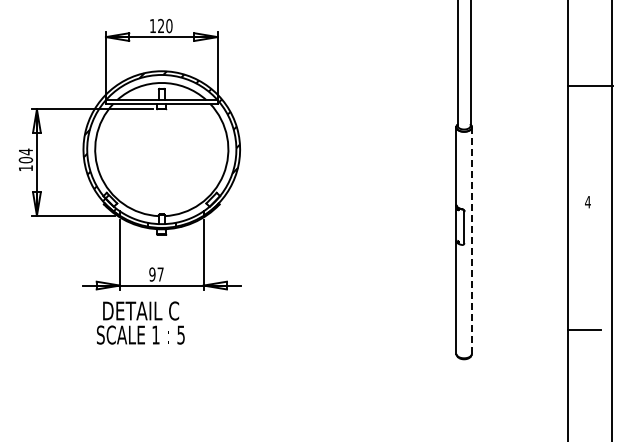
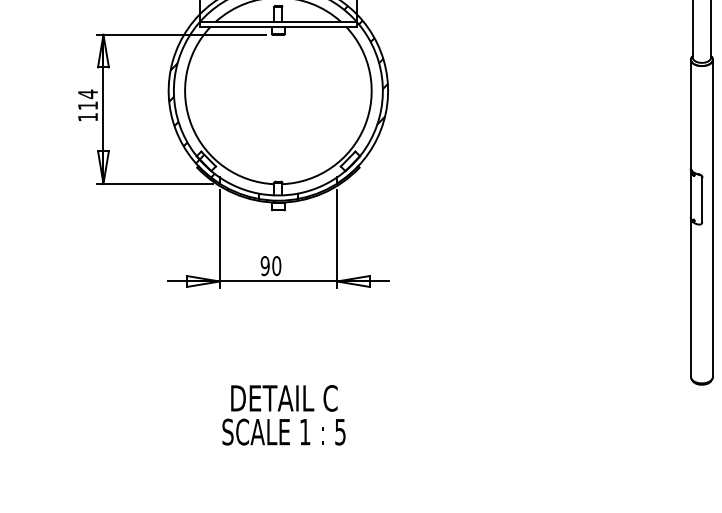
text: (25, 160) -> (87, 106), 104 -> 114
line: (471, 240) -> (712, 218), dashed -> solid
text: (160, 274) -> (276, 265), 97 -> 90
text: (140, 322) -> (283, 414), moved

